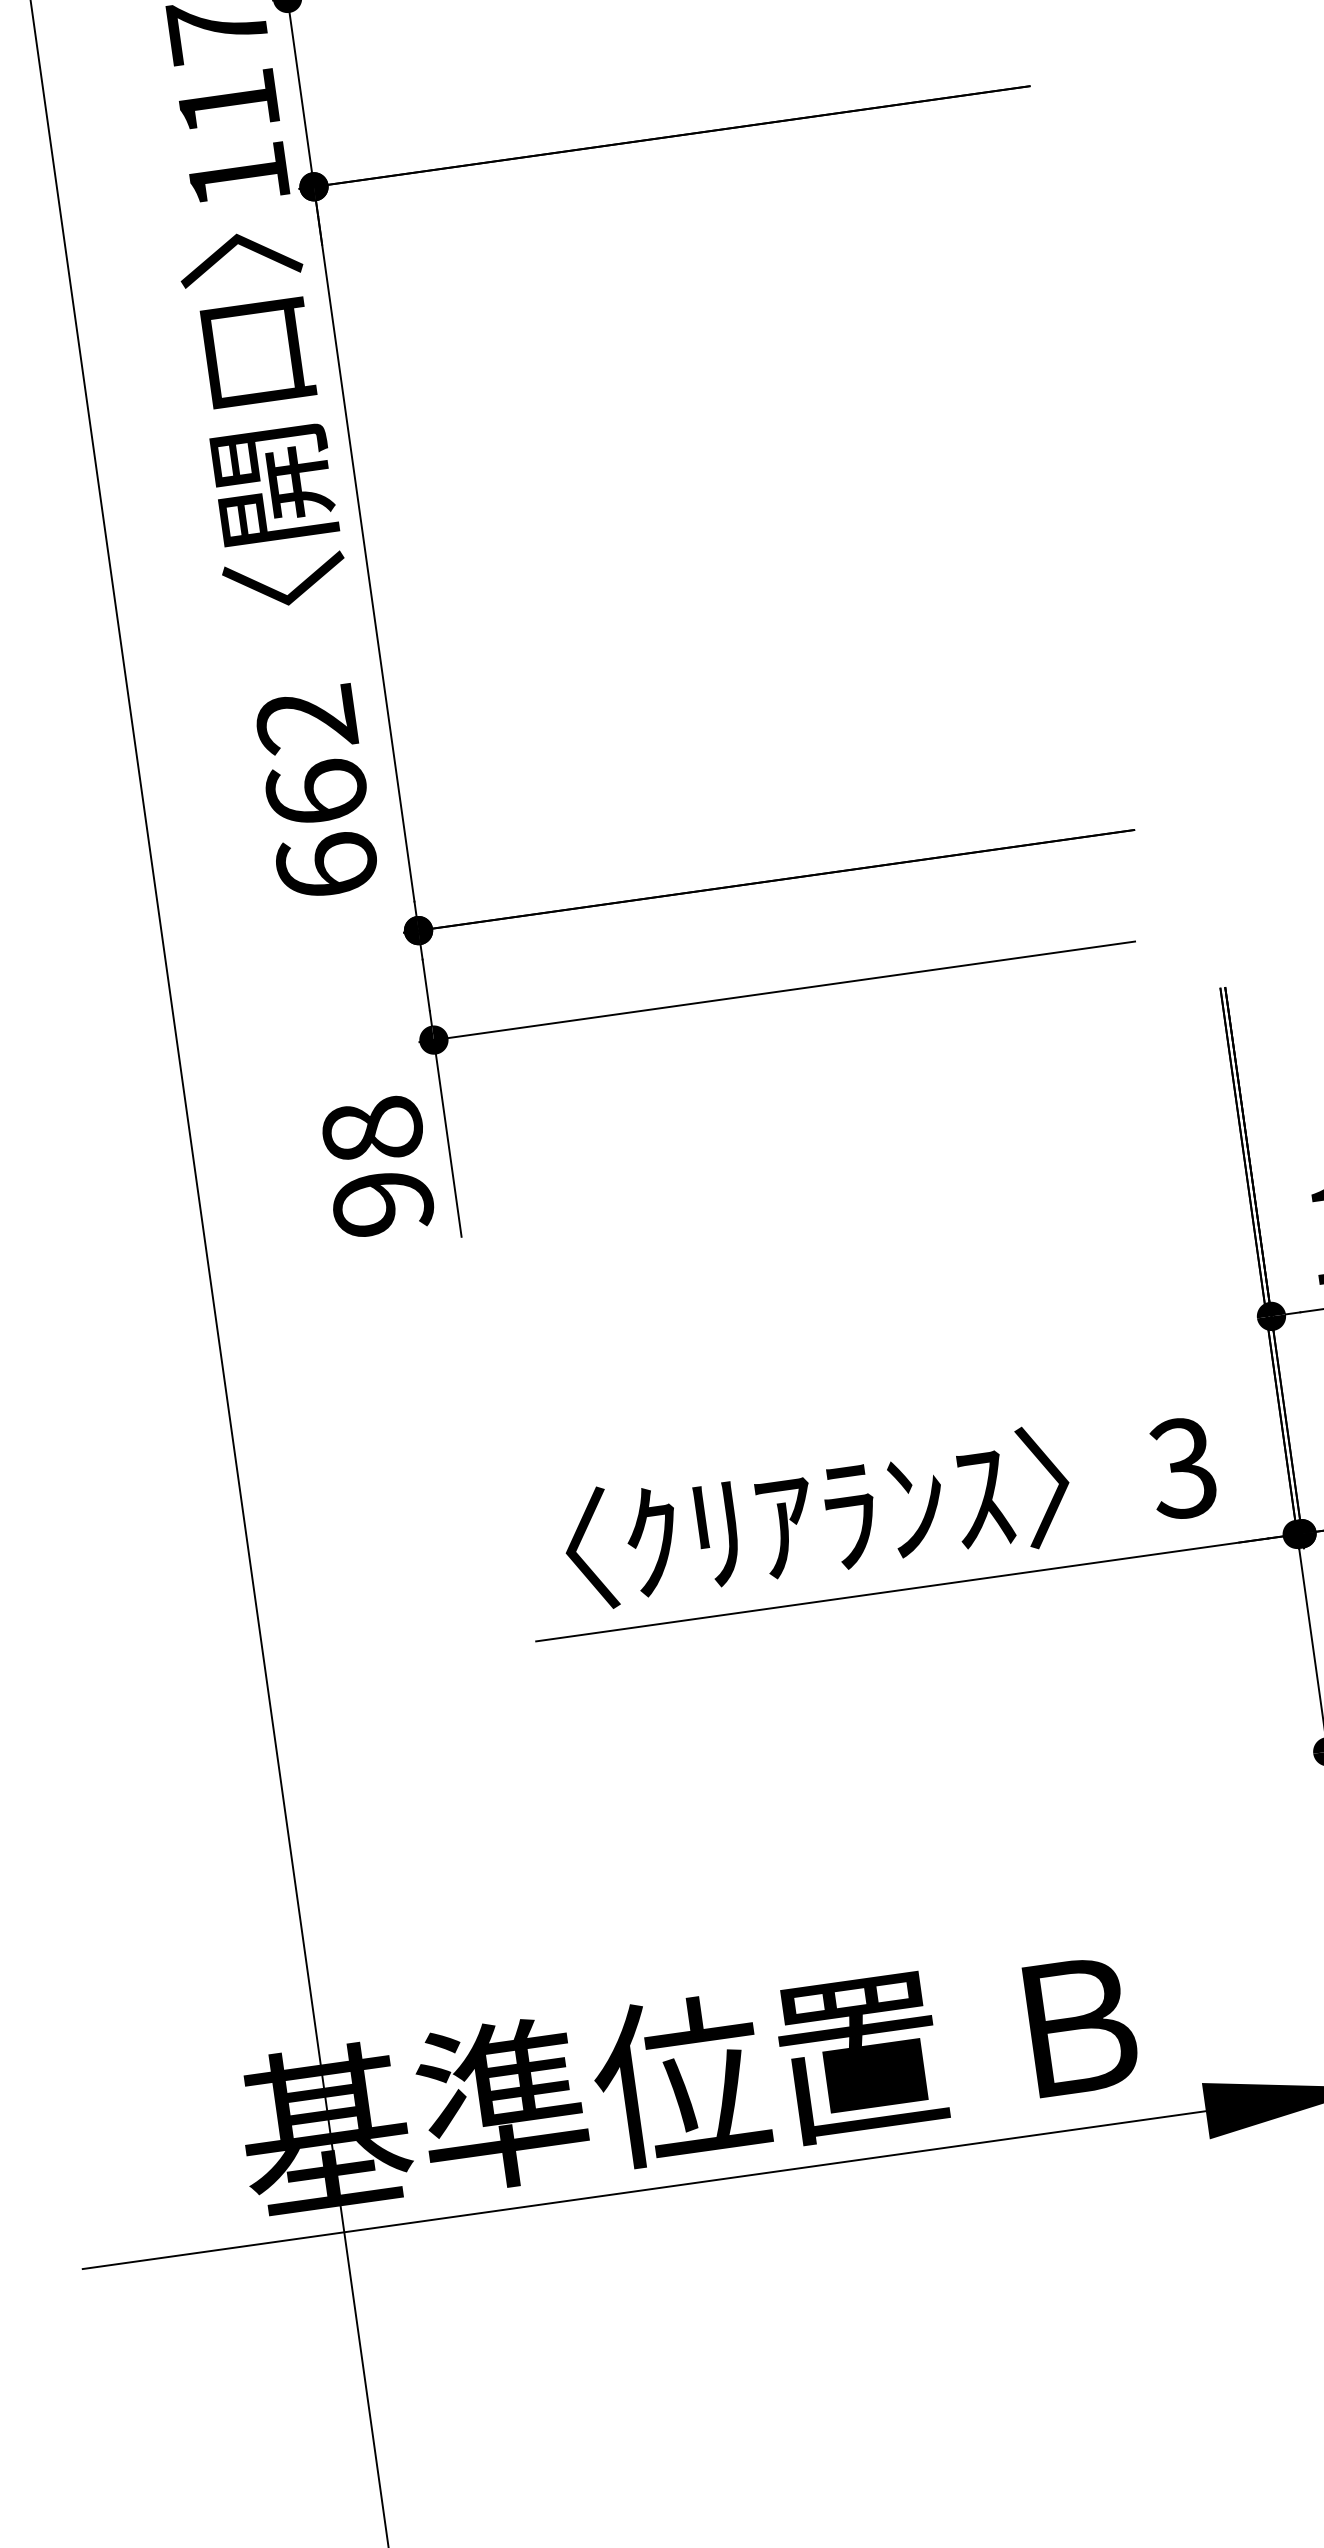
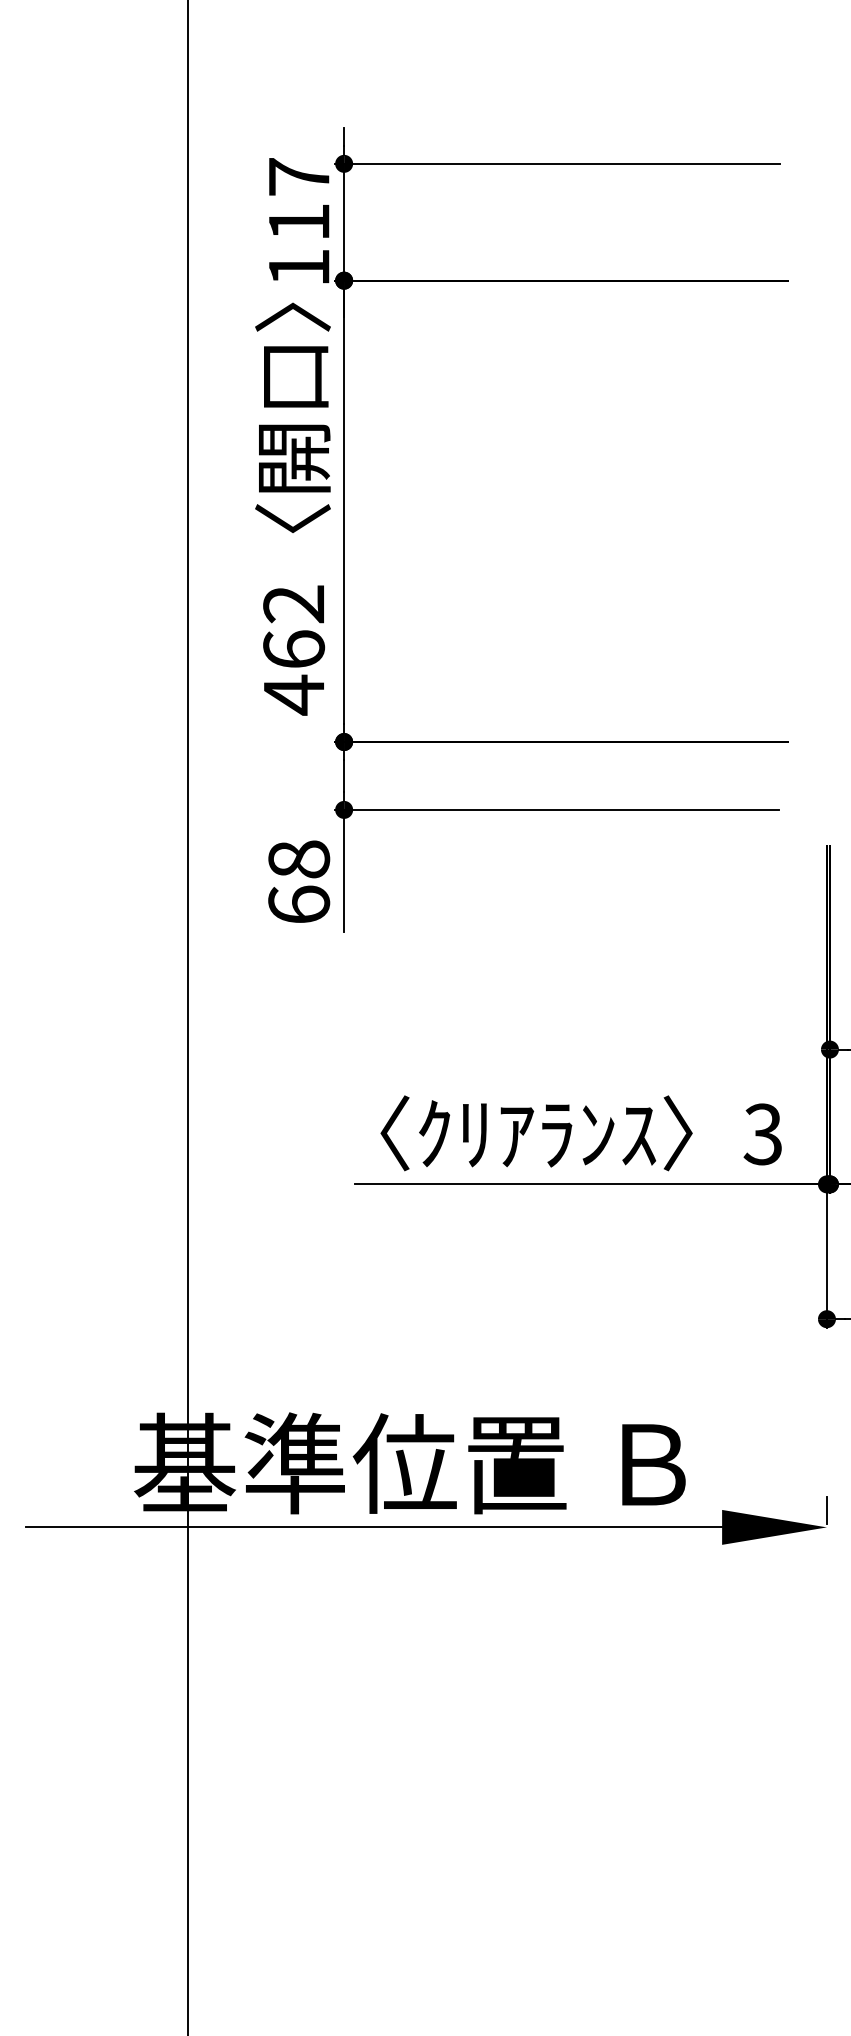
text: (327, 865) -> (294, 694), 662 -> 462
text: (383, 1202) -> (299, 904), 98 -> 68

